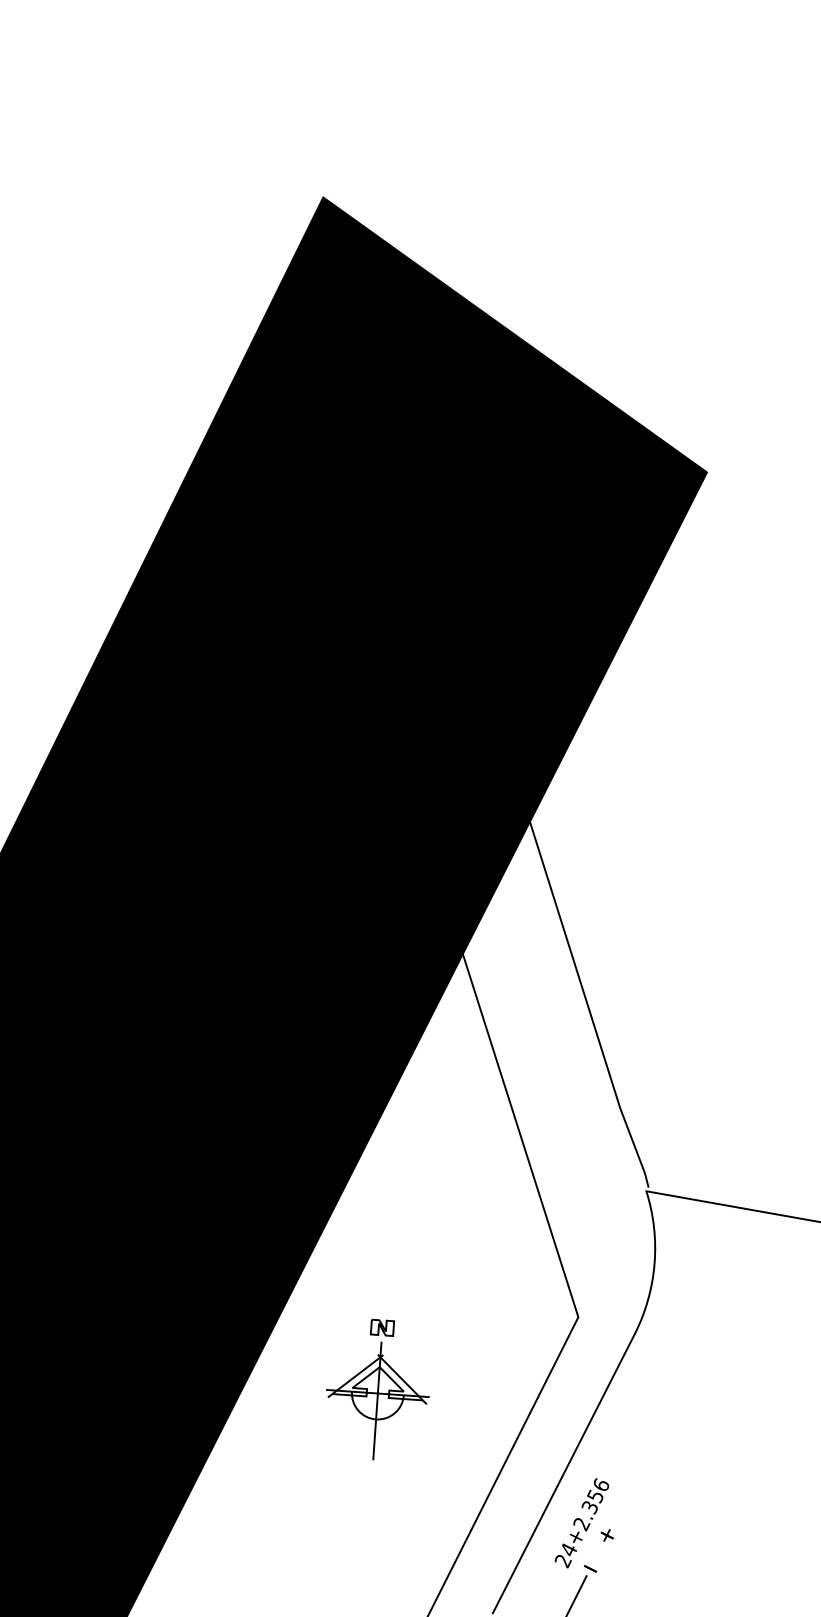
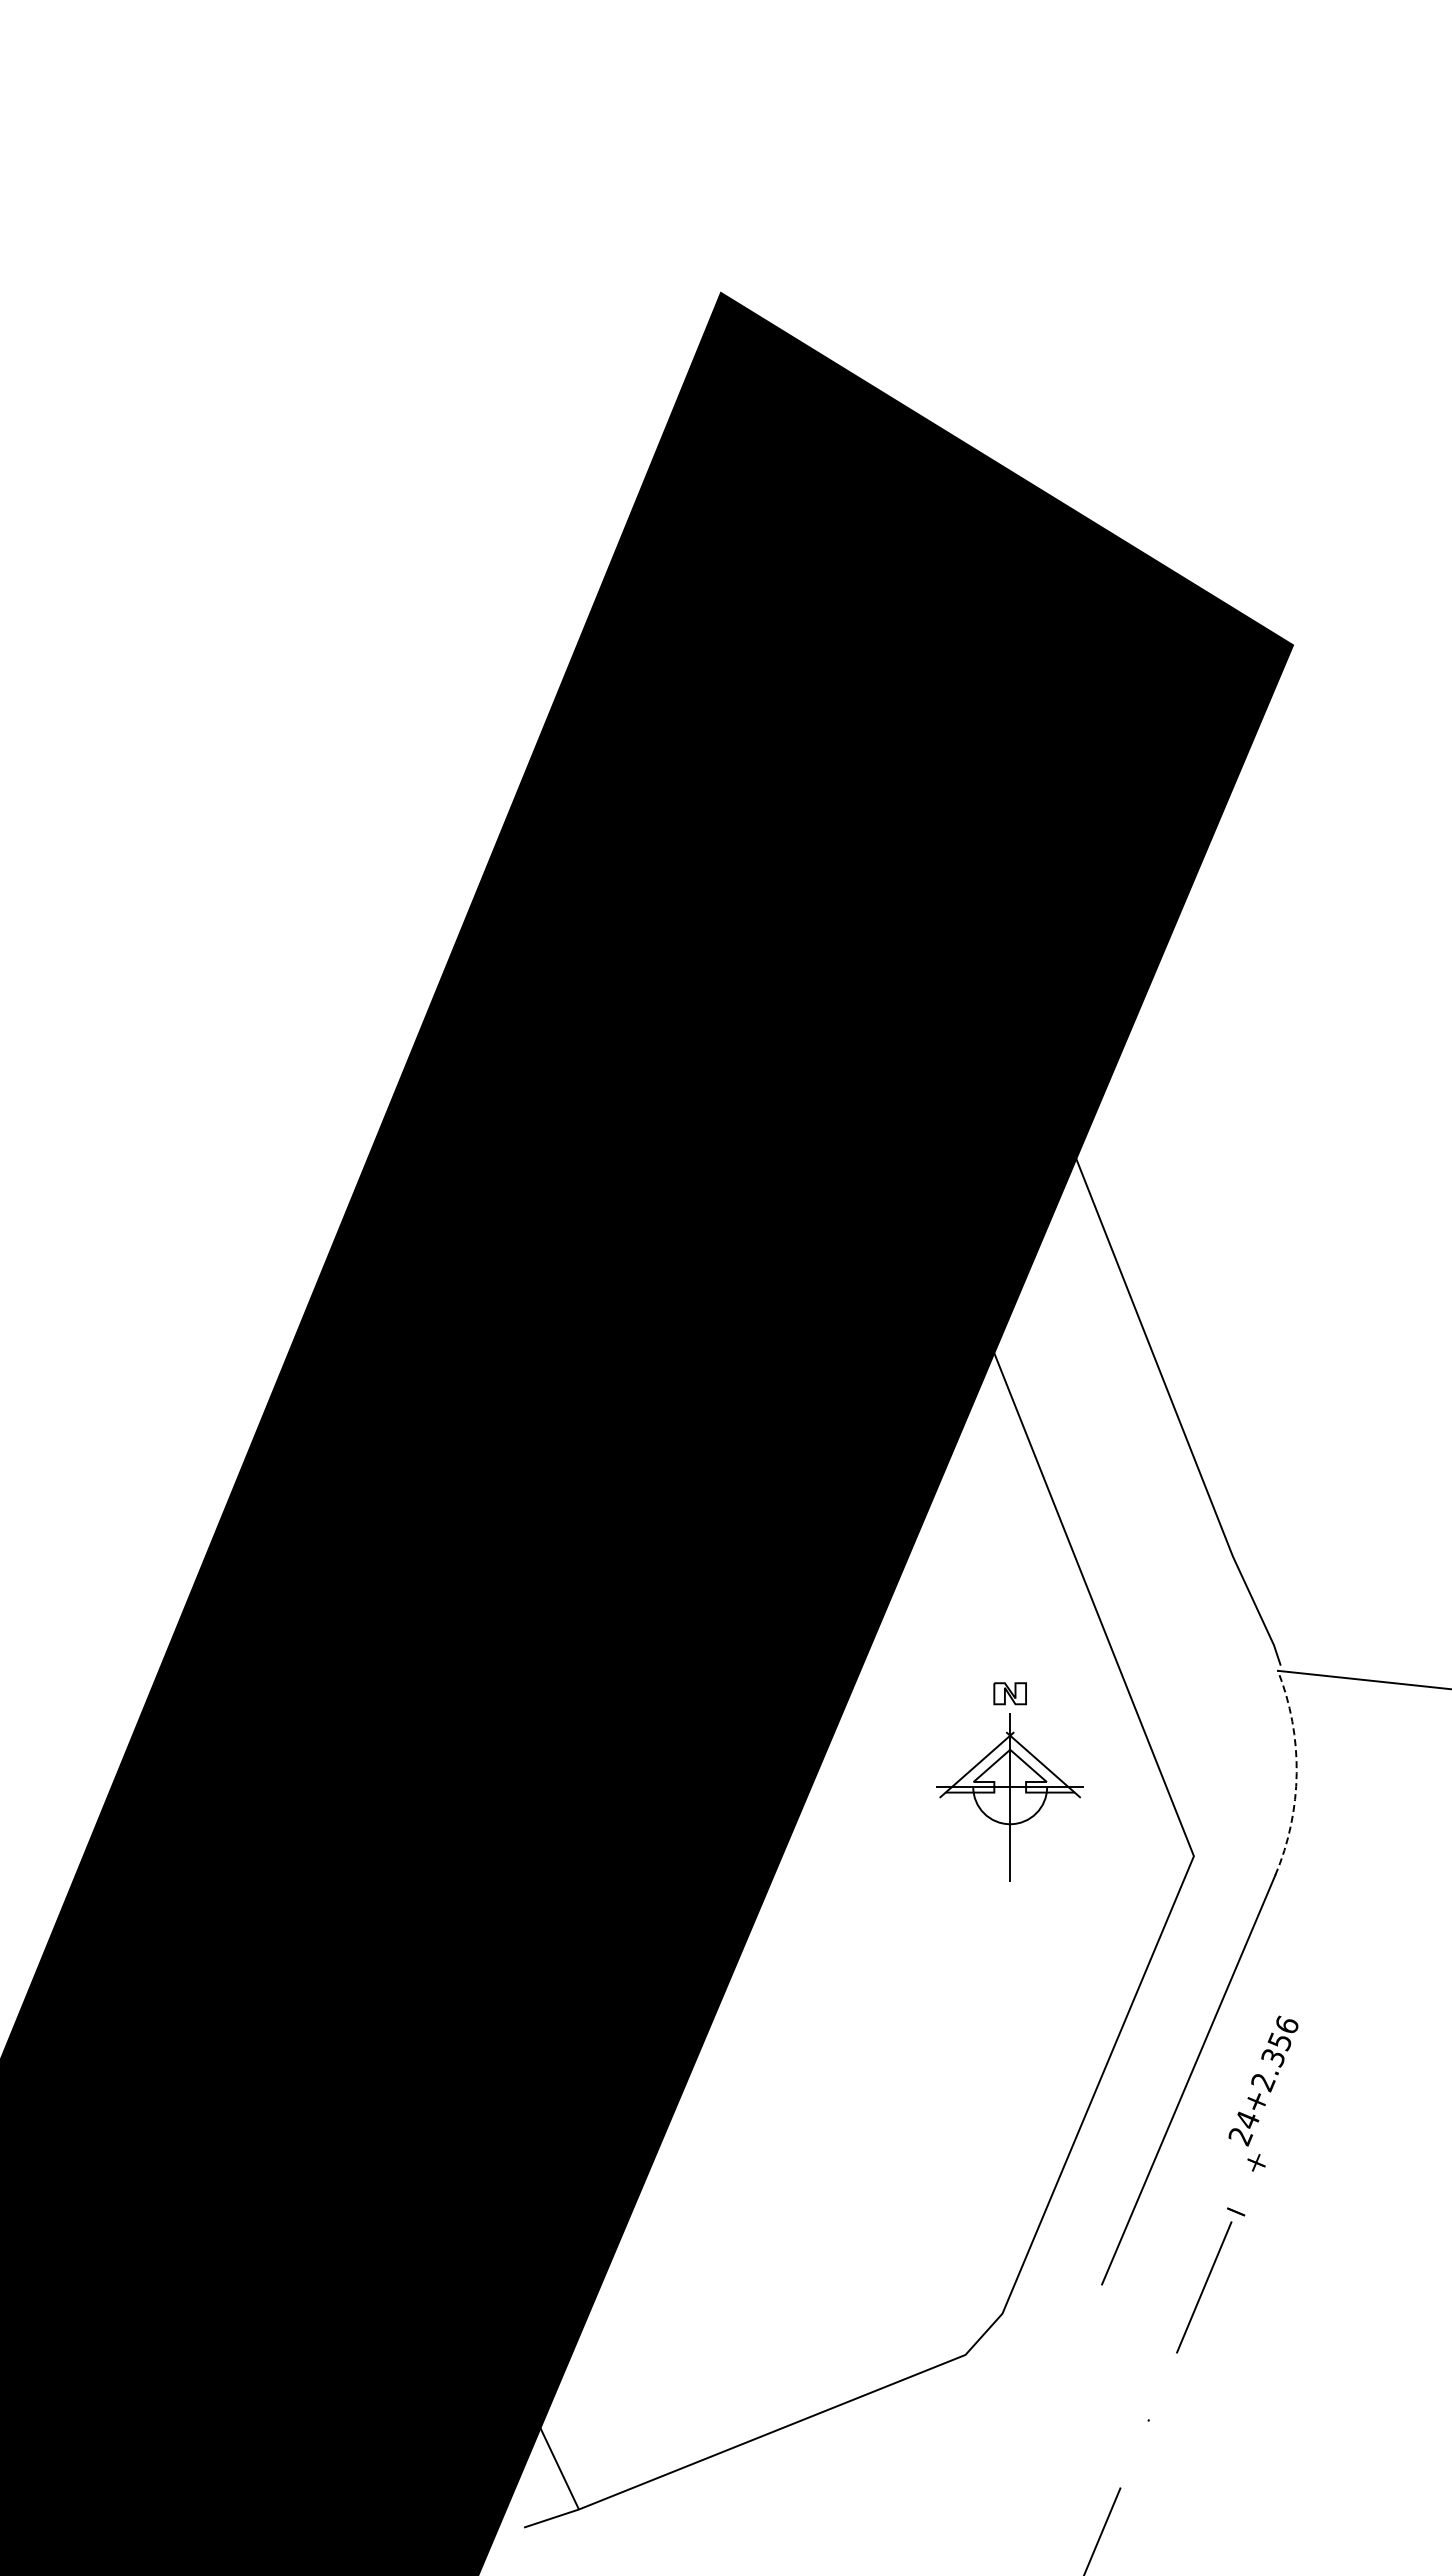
arc: (654, 1264) -> (1296, 1773), solid -> dashed
part: (377, 1389) -> (1009, 1781), moved
text: (582, 1522) -> (1263, 2080), moved

